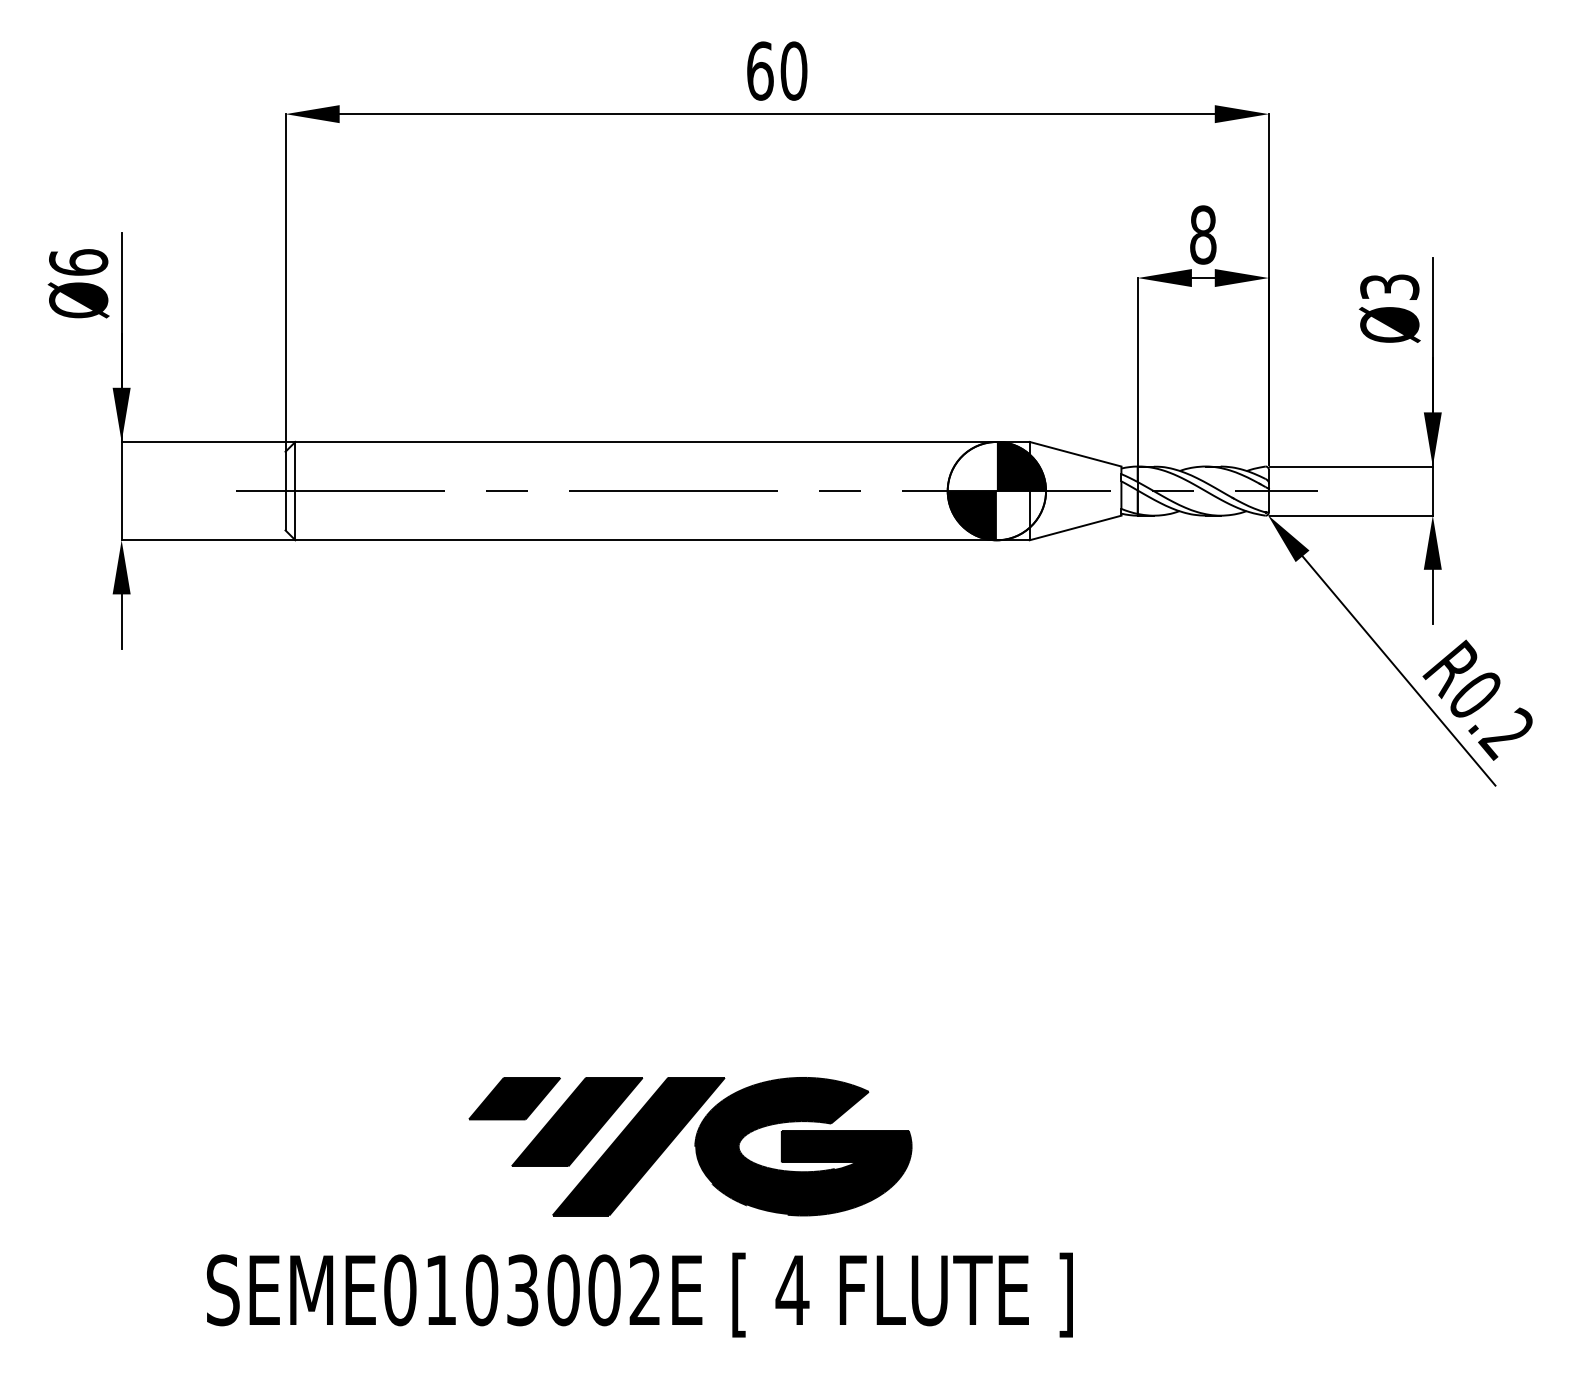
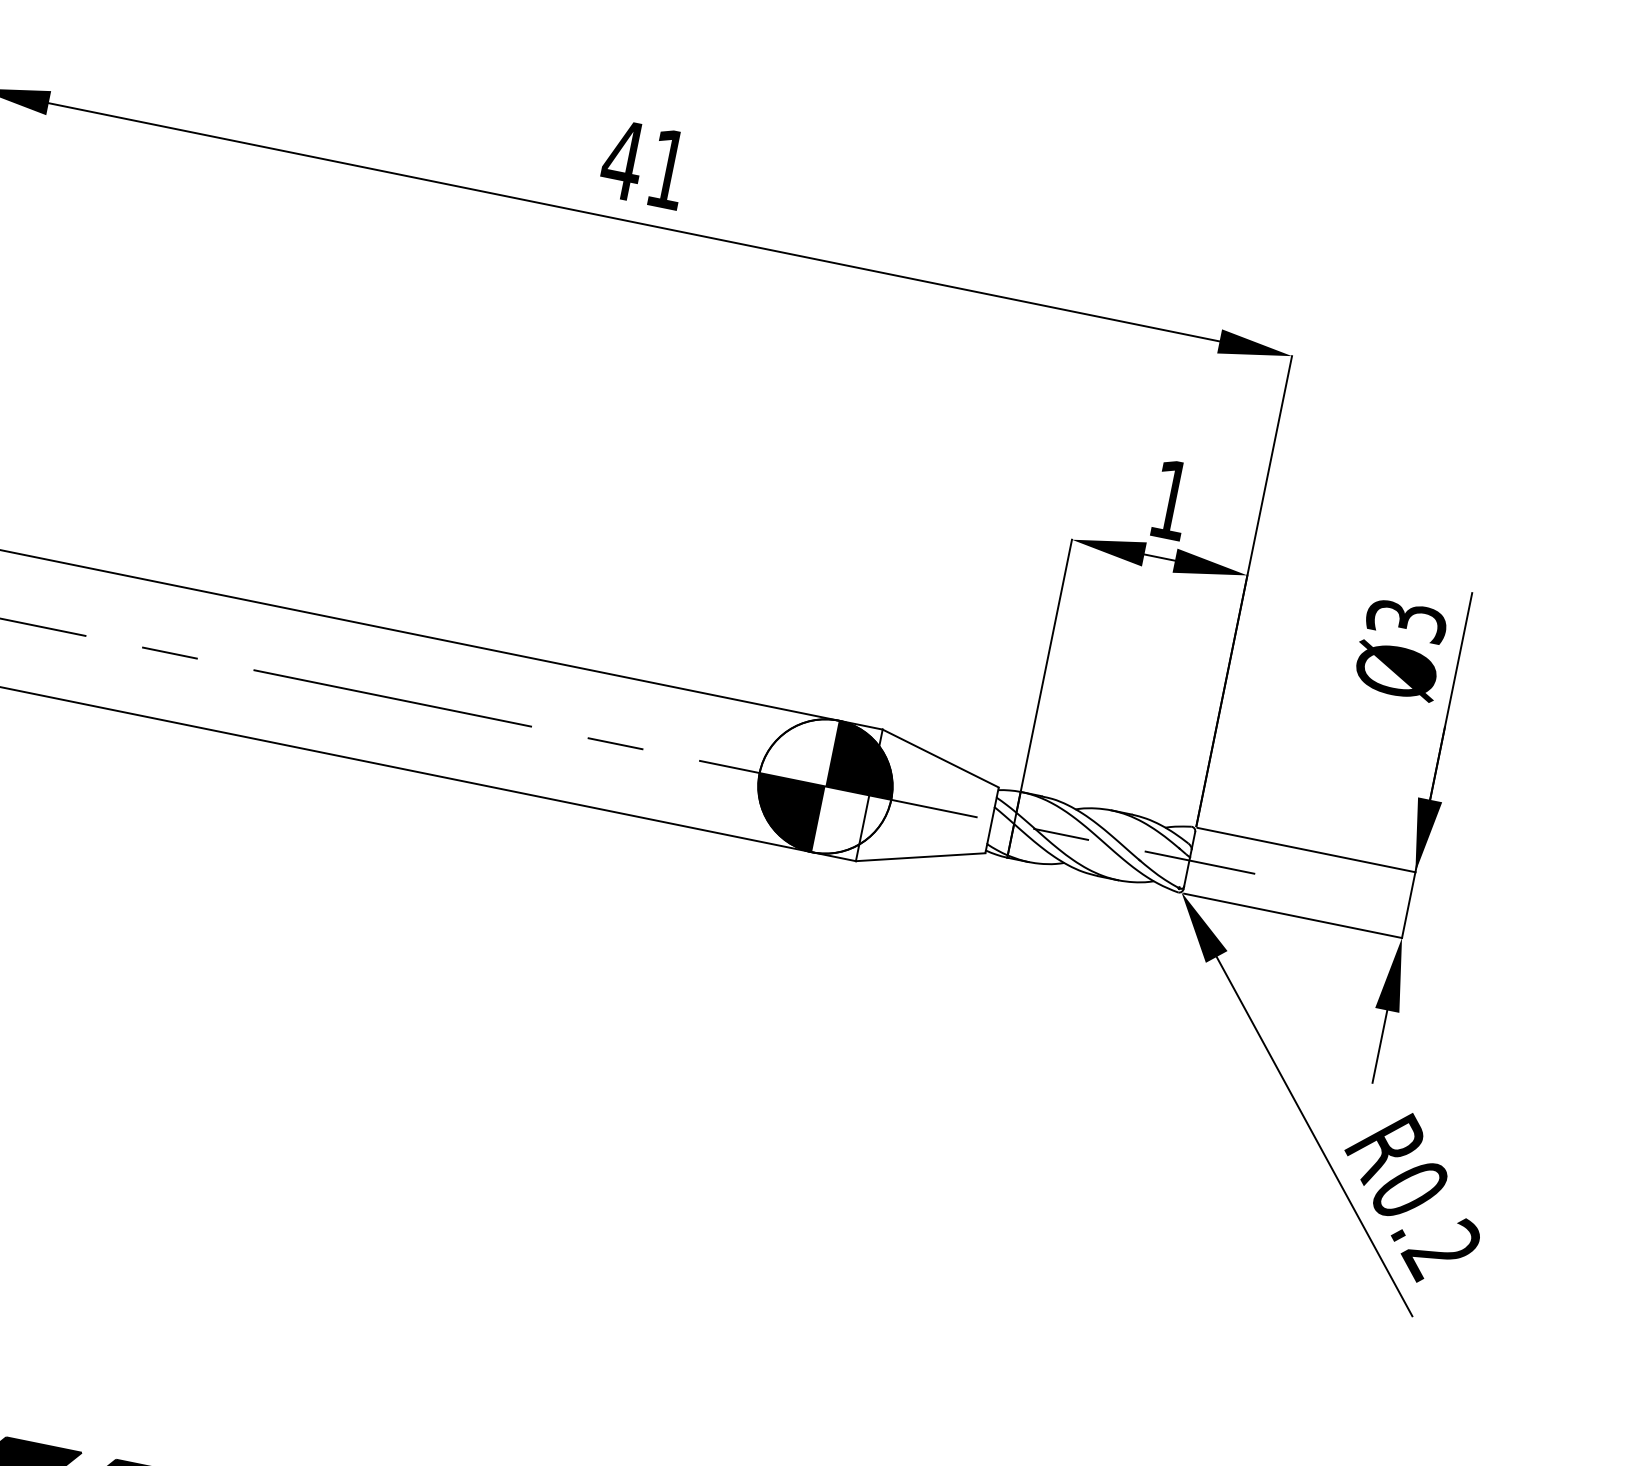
text: (776, 70) -> (645, 163), 60 -> 41
text: (1203, 234) -> (1171, 499), 8 -> 1

